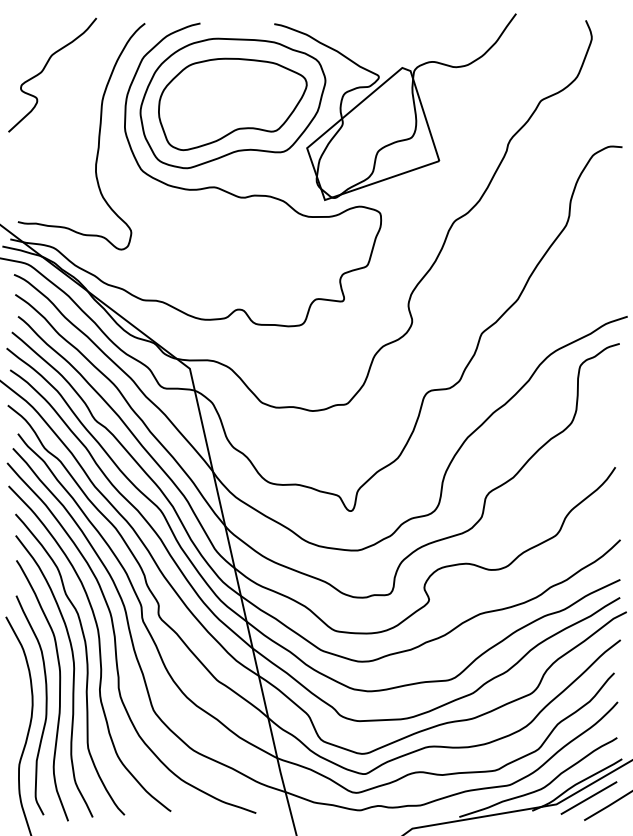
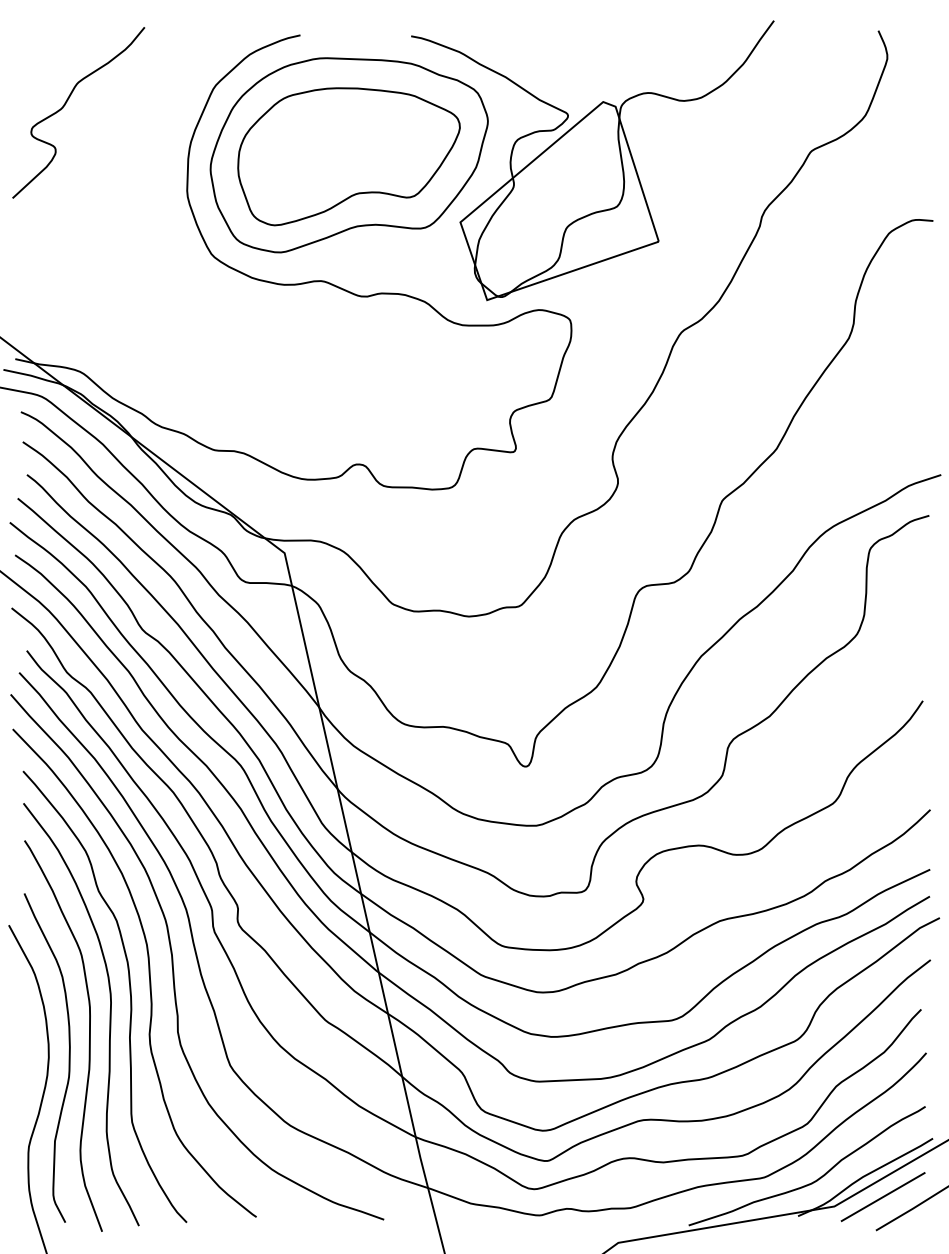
curve: (98, 136) -> (147, 204), removed

